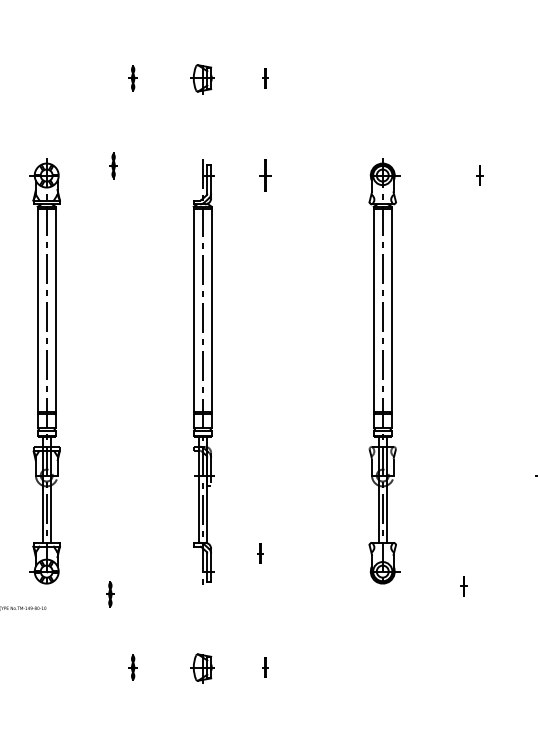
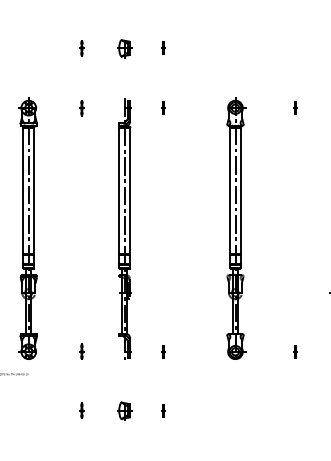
part: (112, 166) -> (81, 108), moved
part: (265, 174) -> (163, 107), size x0.62
part: (260, 553) -> (163, 351), moved
part: (464, 585) -> (295, 351), moved
part: (109, 593) -> (81, 351), moved

